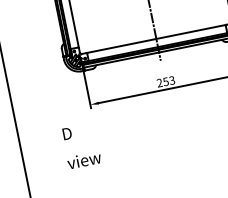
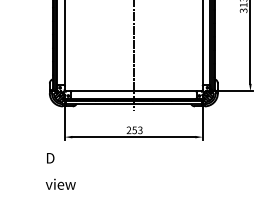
text: (81, 146) -> (60, 171), moved

